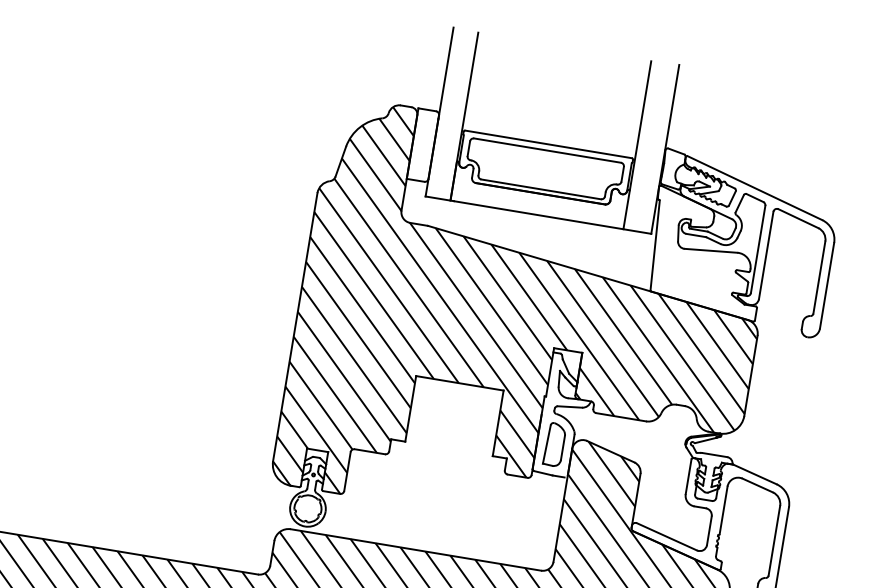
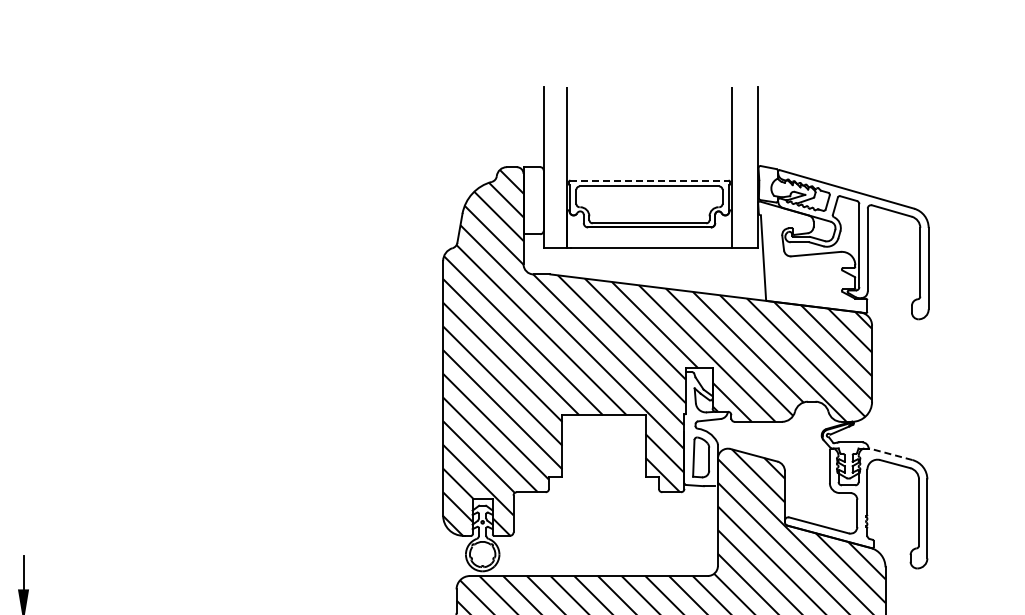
line: (548, 144) -> (649, 180), solid -> dashed
line: (754, 474) -> (890, 454), solid -> dashed

